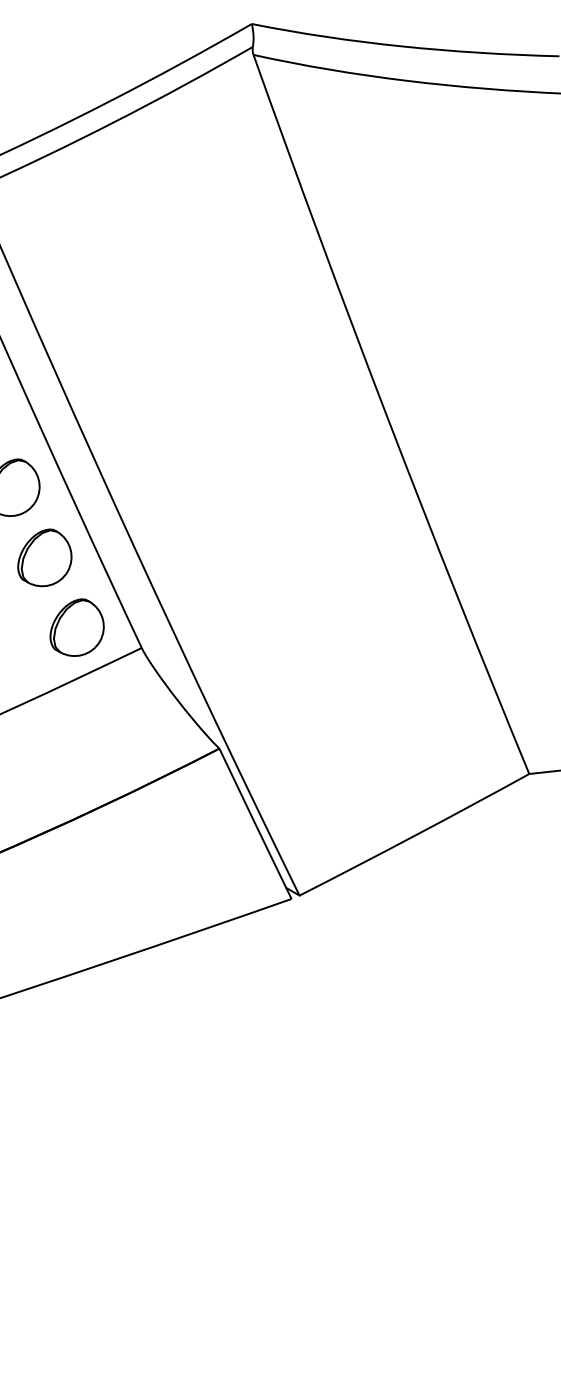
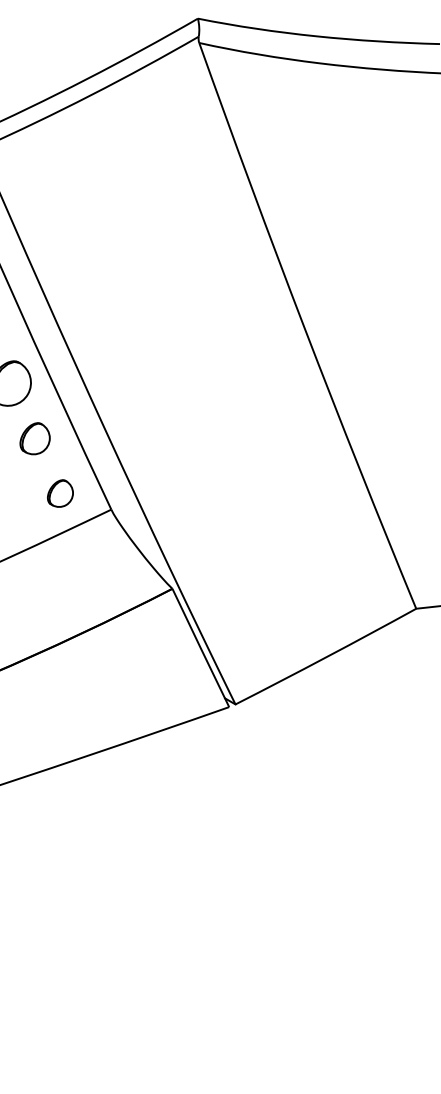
part: (44, 557) -> (34, 438), size x0.7
part: (76, 627) -> (59, 493), size x0.6

